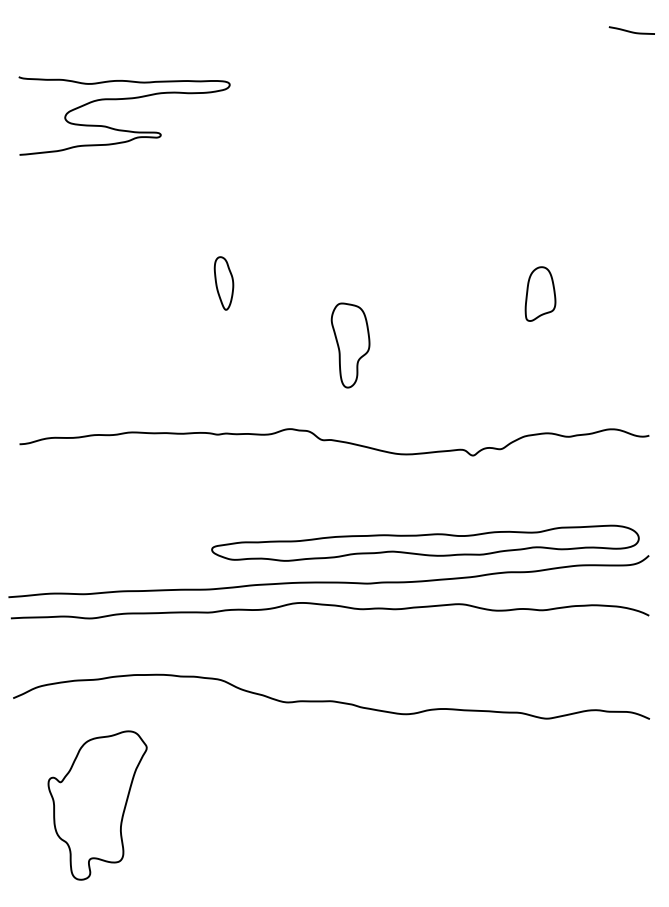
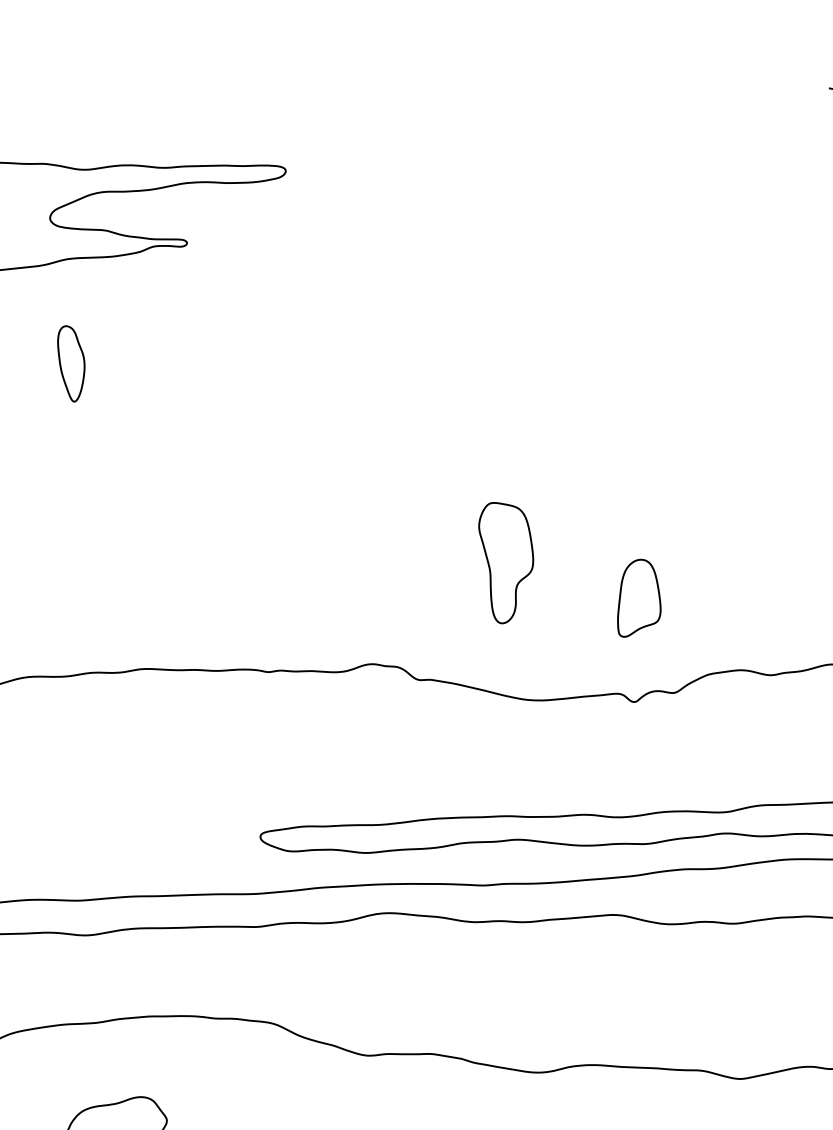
part: (223, 283) -> (70, 363), moved
part: (540, 293) -> (639, 597), moved
part: (350, 345) -> (506, 563), moved

